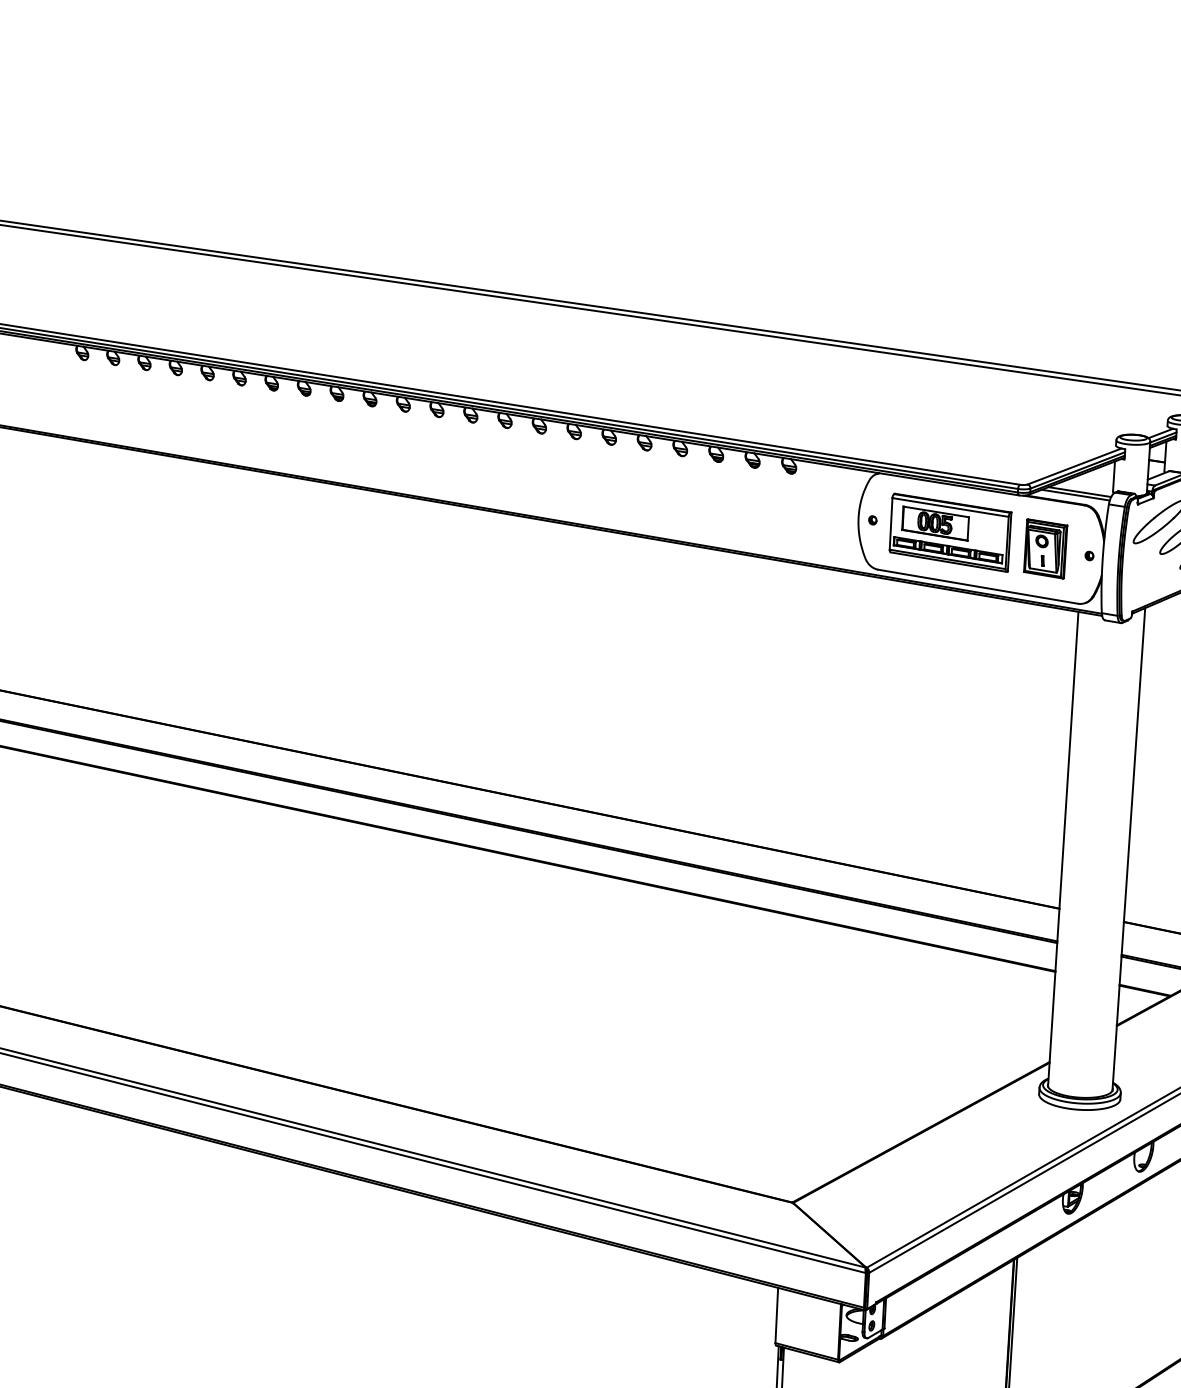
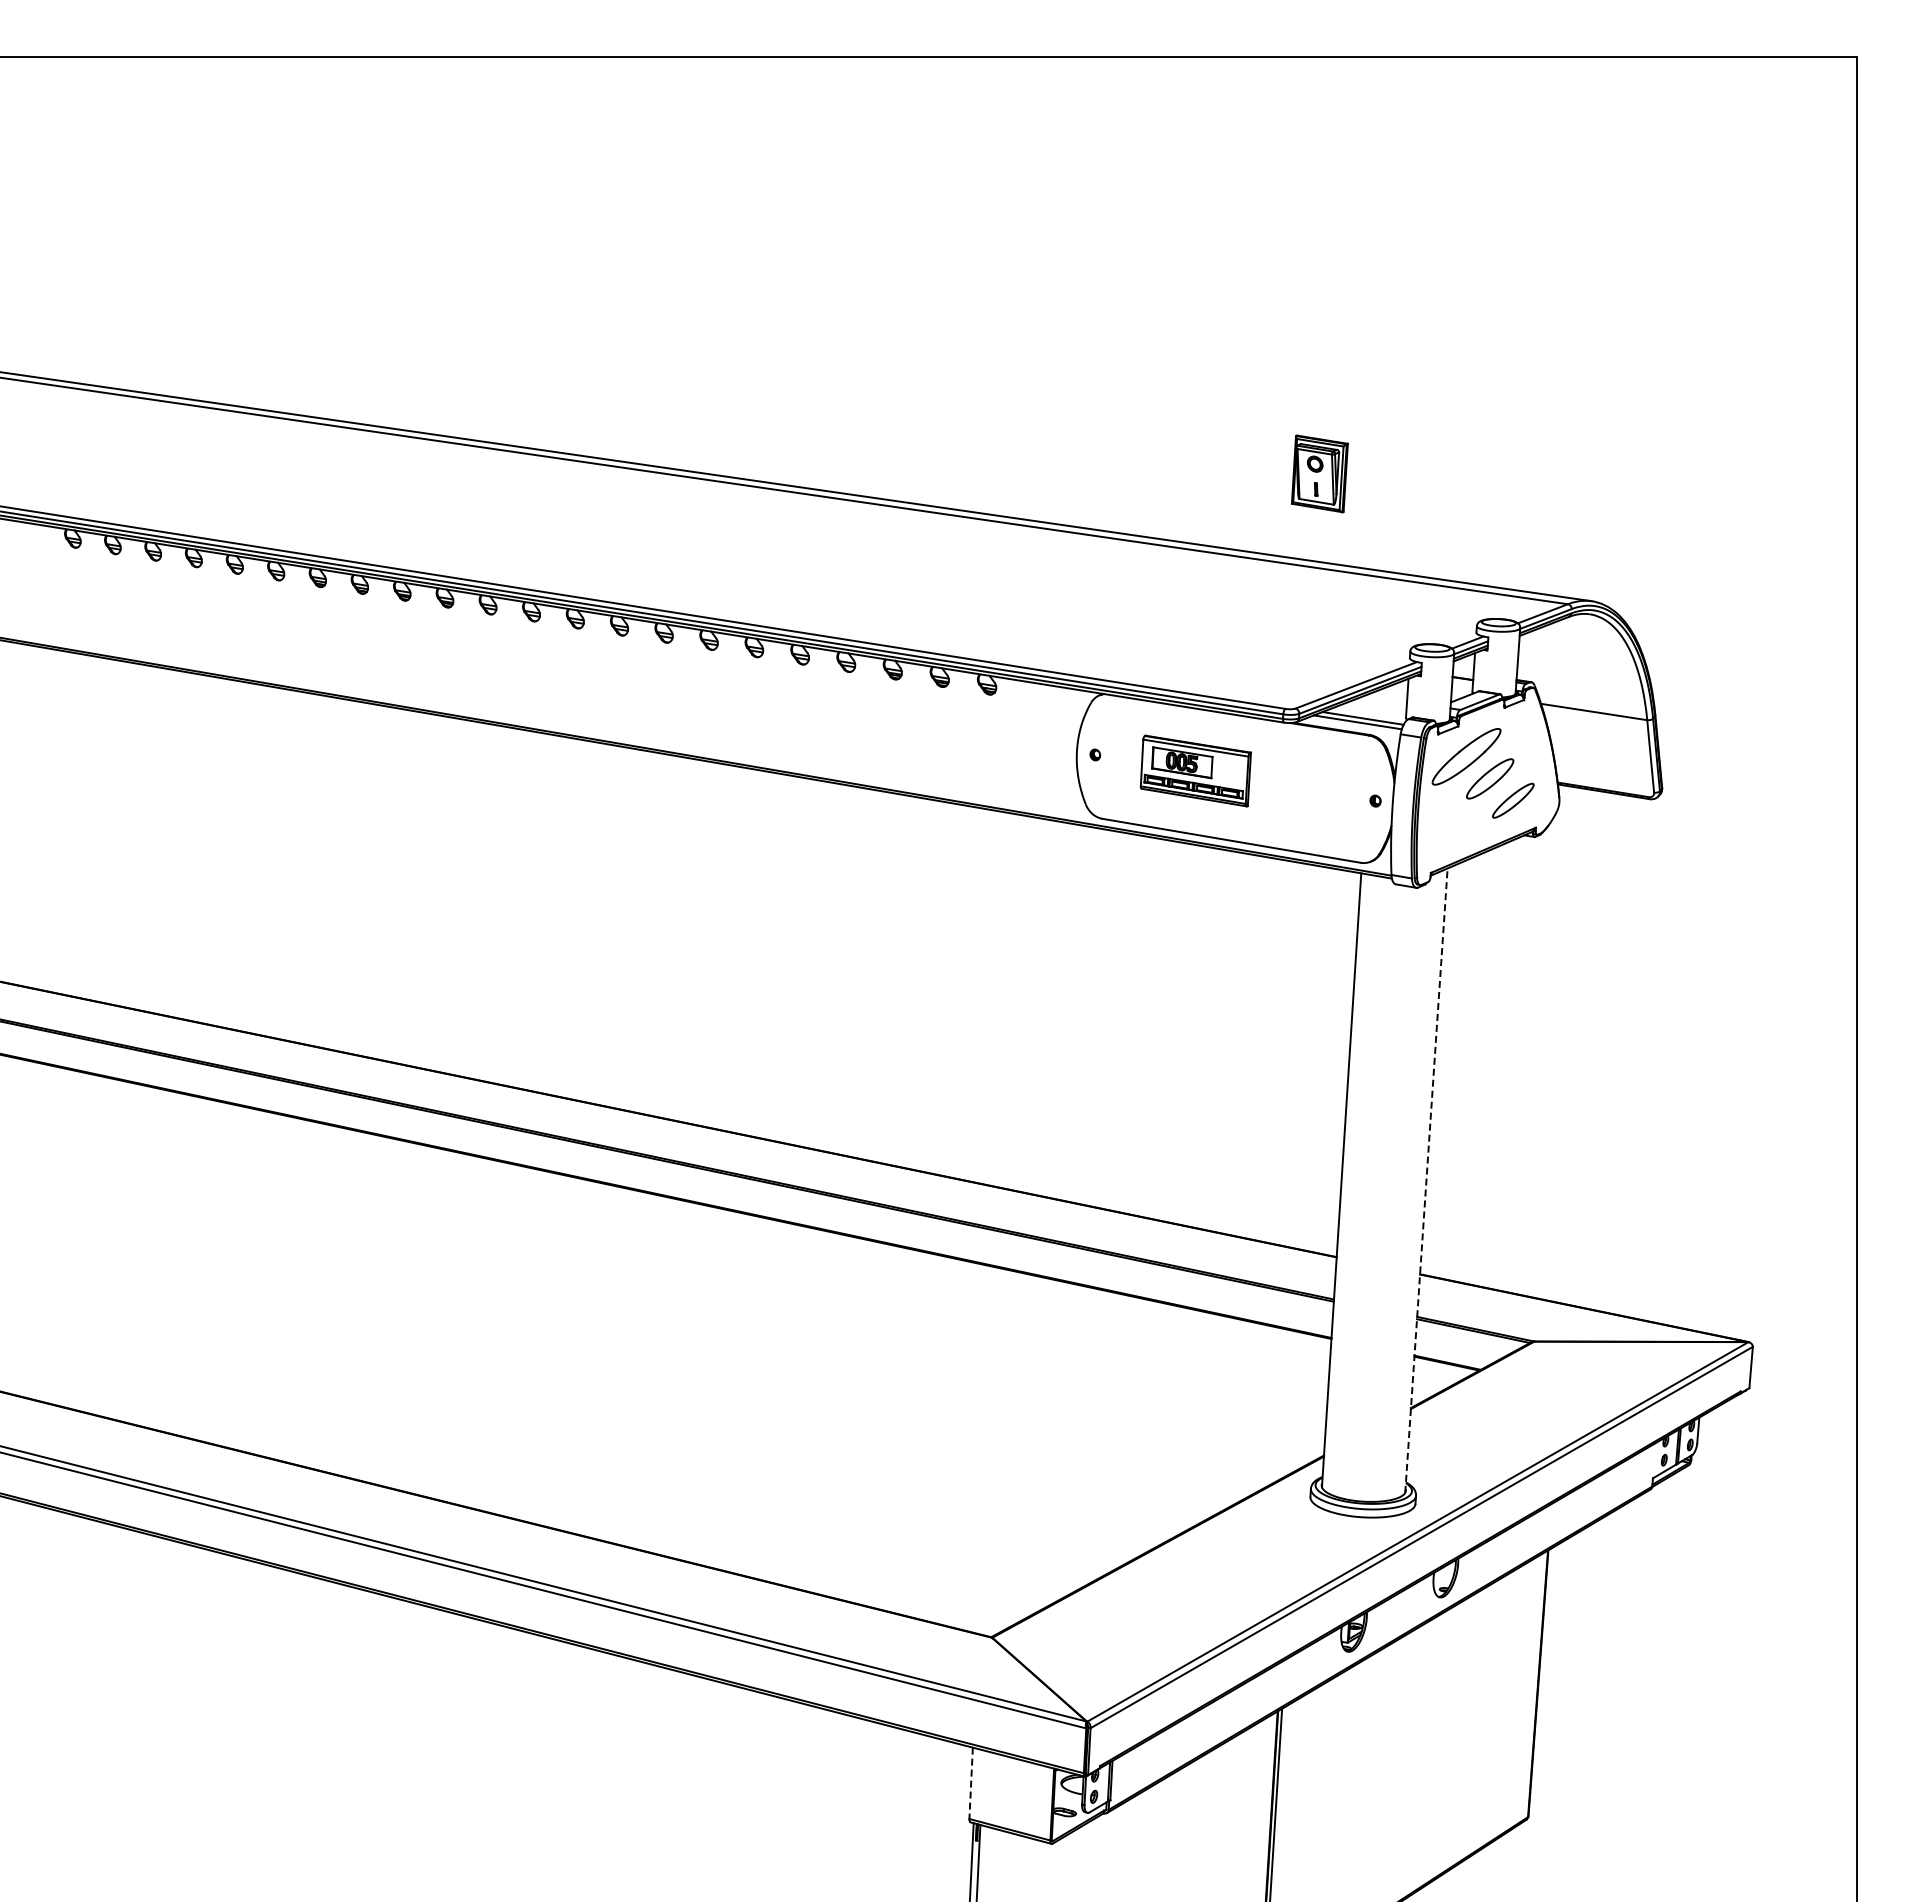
part: (950, 532) -> (1195, 770), size x0.7
part: (1045, 548) -> (1319, 473), moved
line: (1128, 849) -> (1426, 1180), solid -> dashed
line: (777, 1315) -> (971, 1783), solid -> dashed

